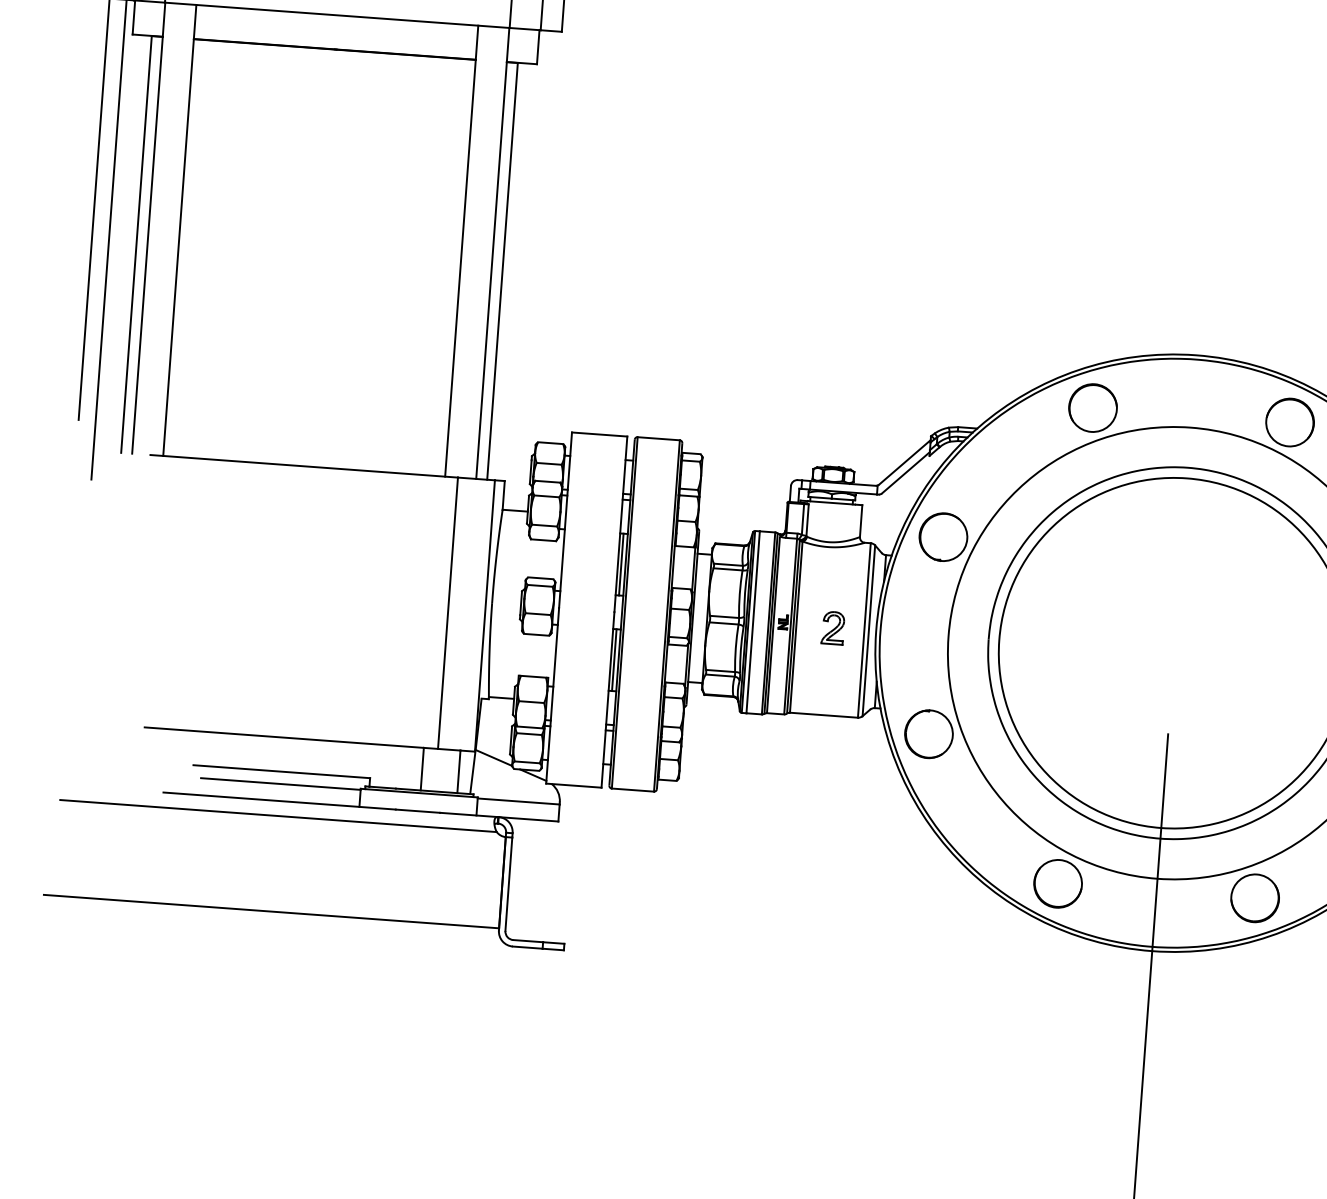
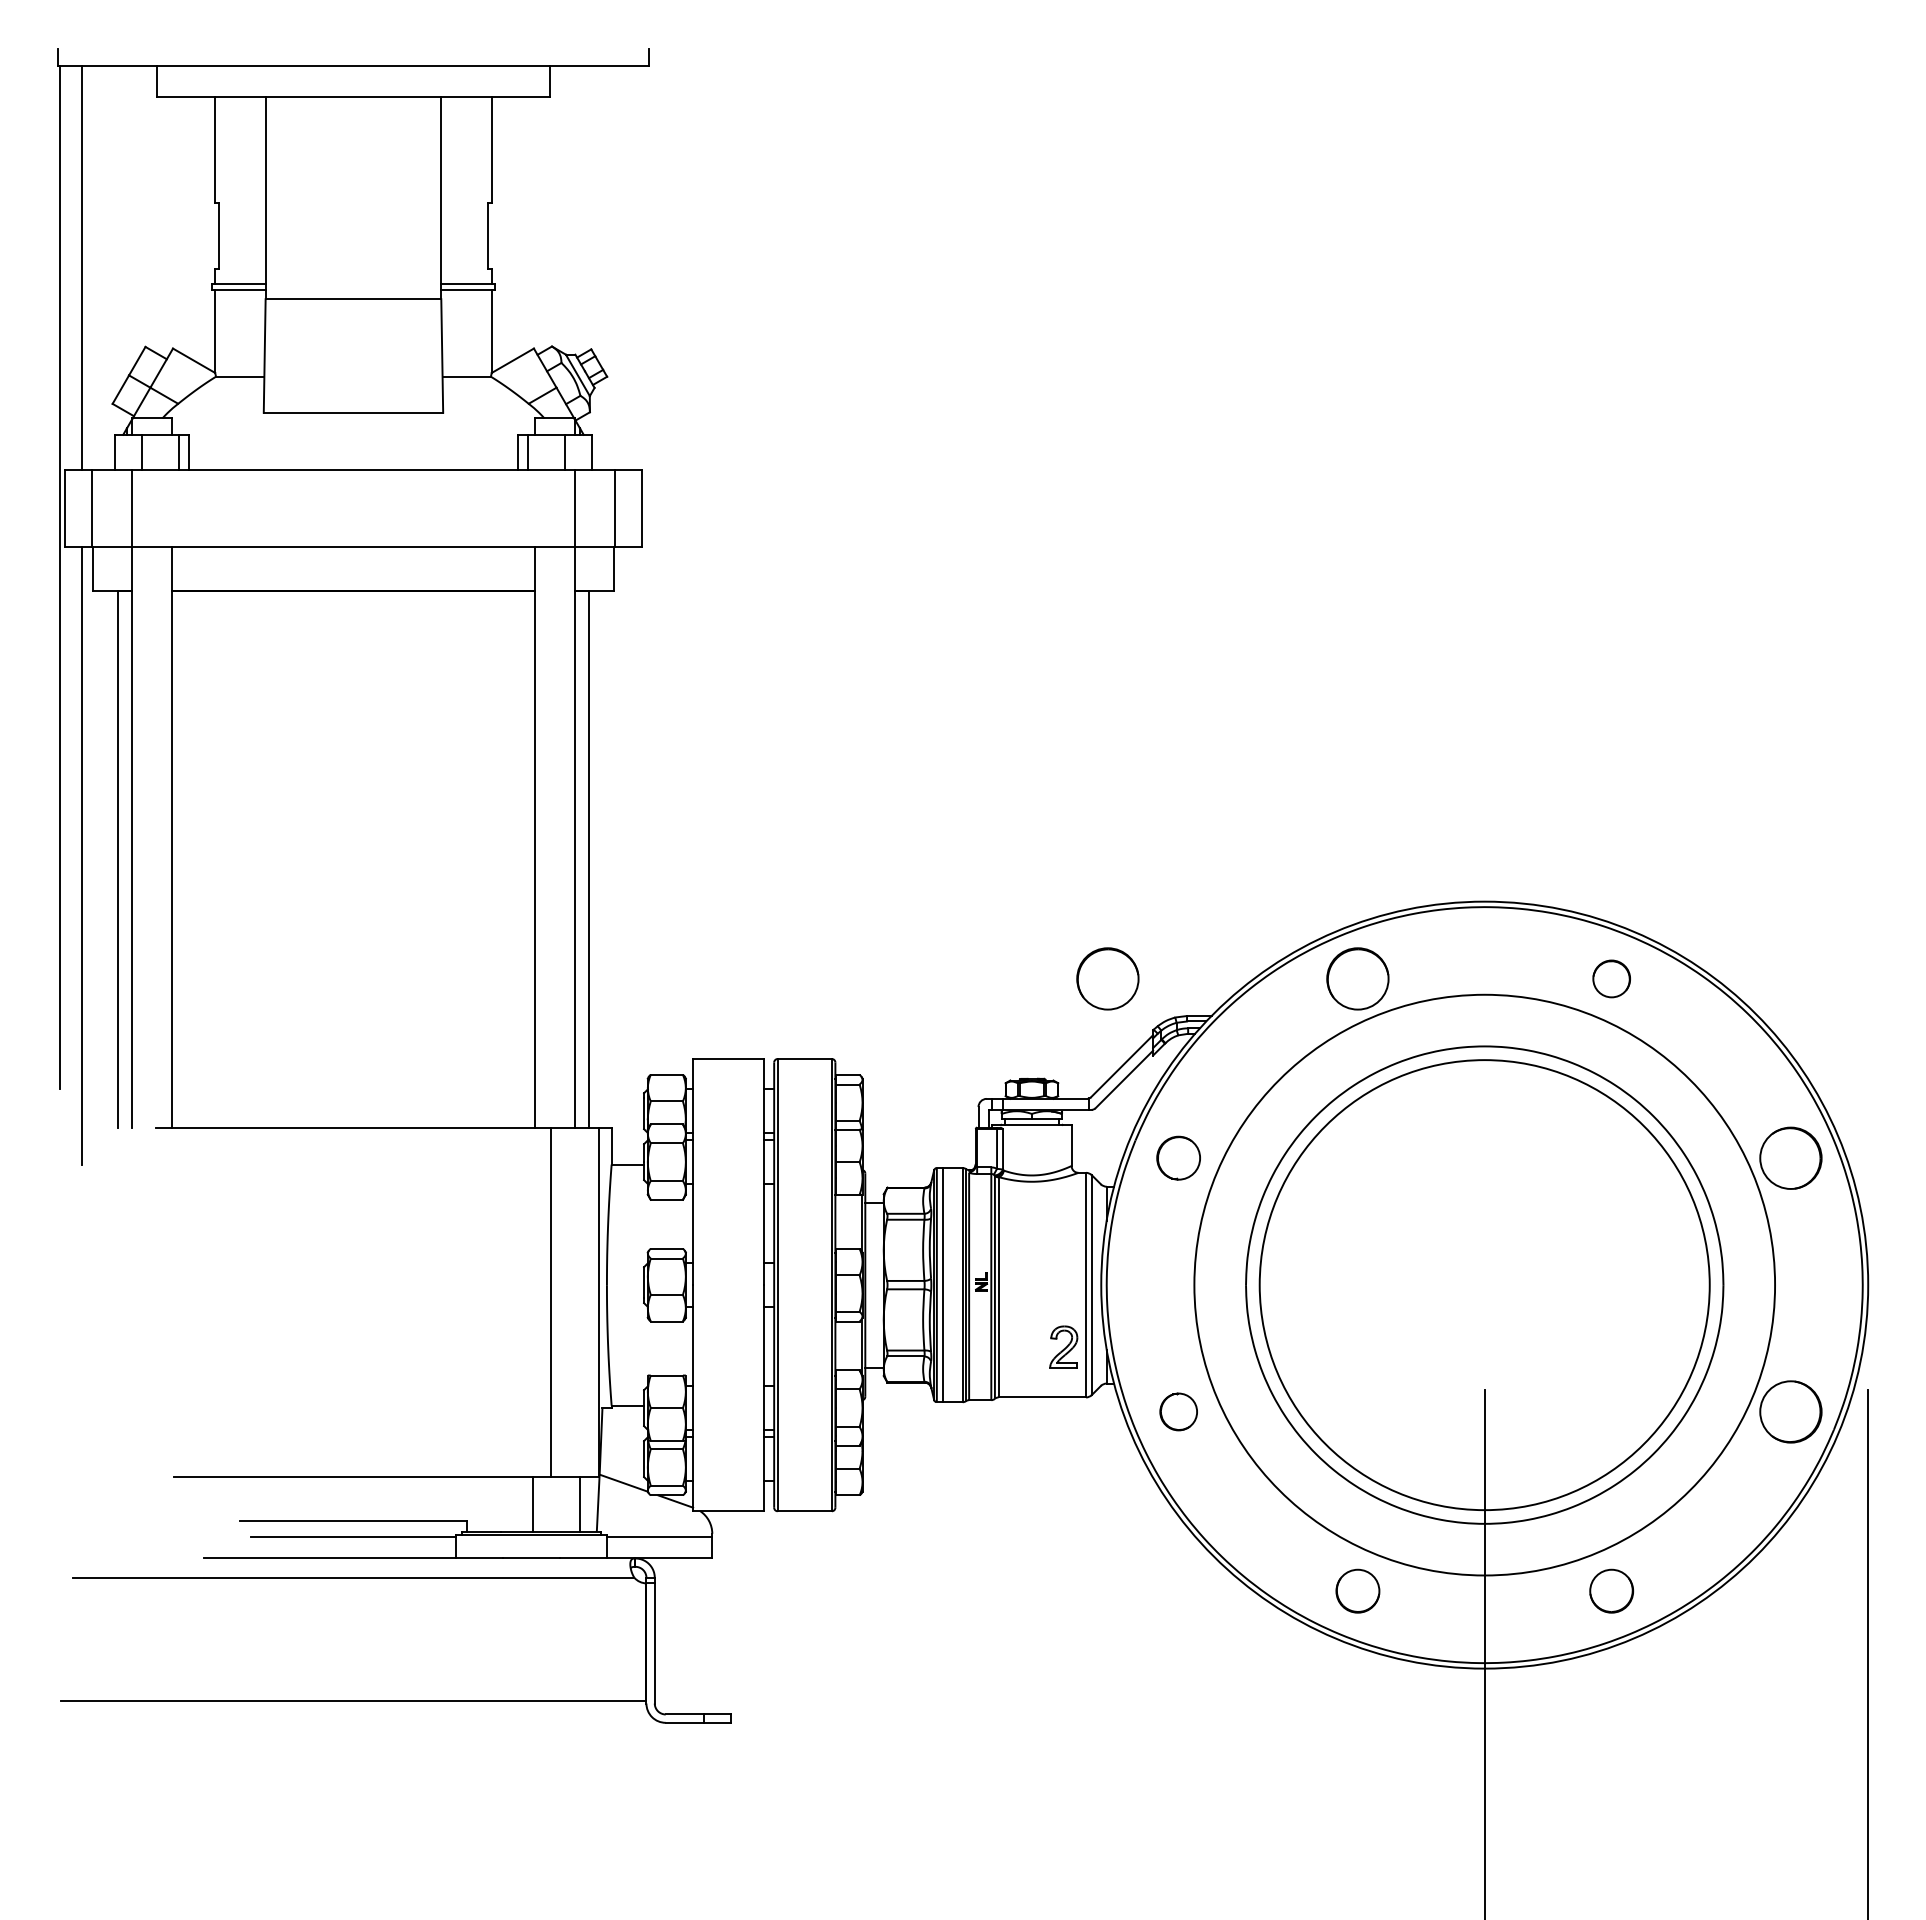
circle: (898, 393) -> (1107, 978), added
circle: (1290, 422) -> (1611, 978), size x0.6
circle: (943, 536) -> (1178, 1157), size x0.7
line: (621, 564) -> (768, 1223), removed
part: (832, 627) -> (1063, 1346), moved
line: (614, 660) -> (768, 1346), removed
circle: (928, 733) -> (1178, 1411), size x0.6
circle: (1057, 883) -> (1357, 1590), size x0.7
circle: (1255, 897) -> (1611, 1590), size x0.7

